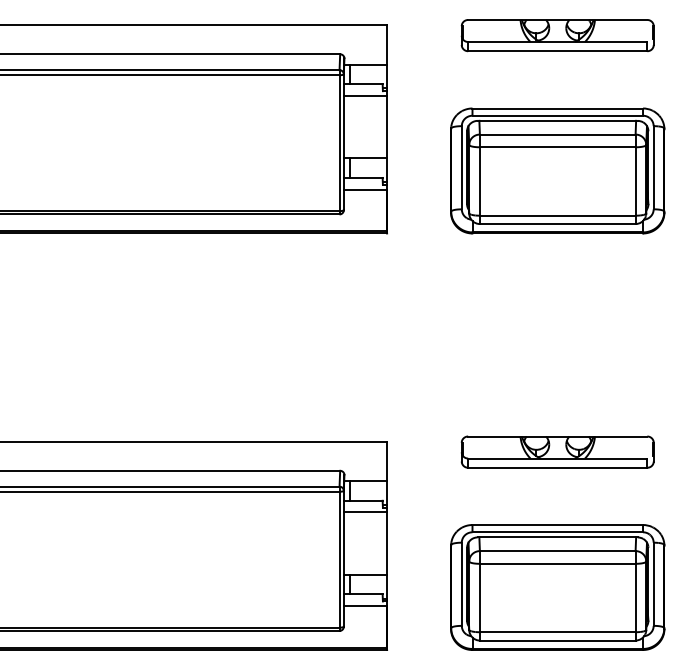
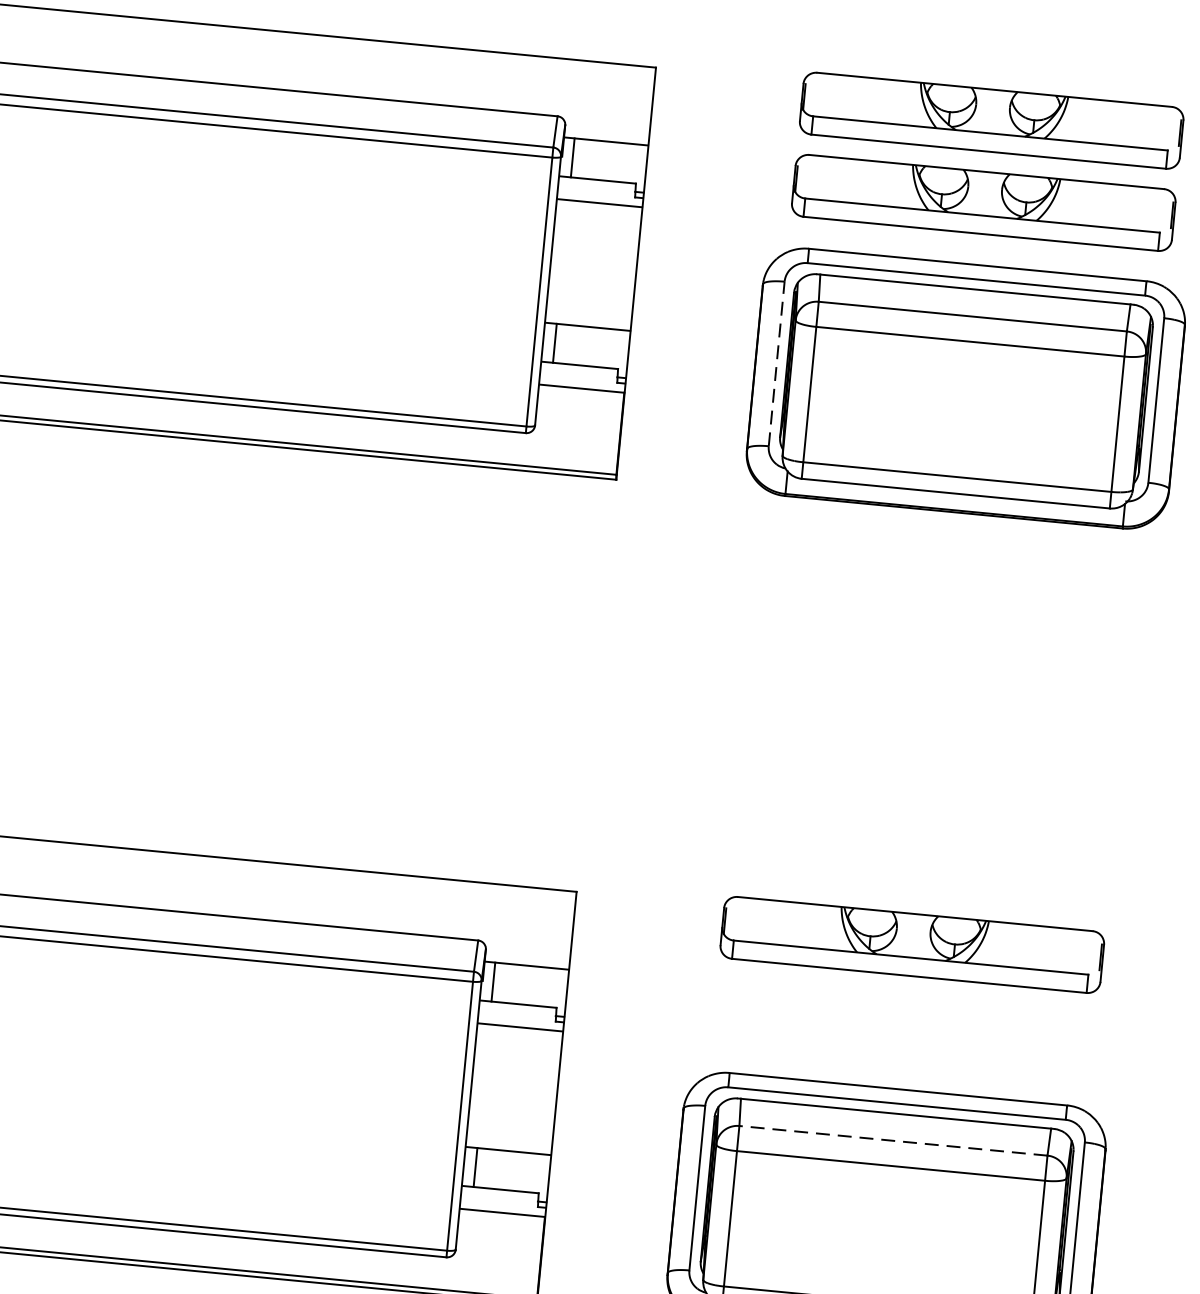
part: (557, 76) -> (983, 201), added
line: (461, 167) -> (776, 363), solid -> dashed
line: (557, 551) -> (892, 1141), solid -> dashed

